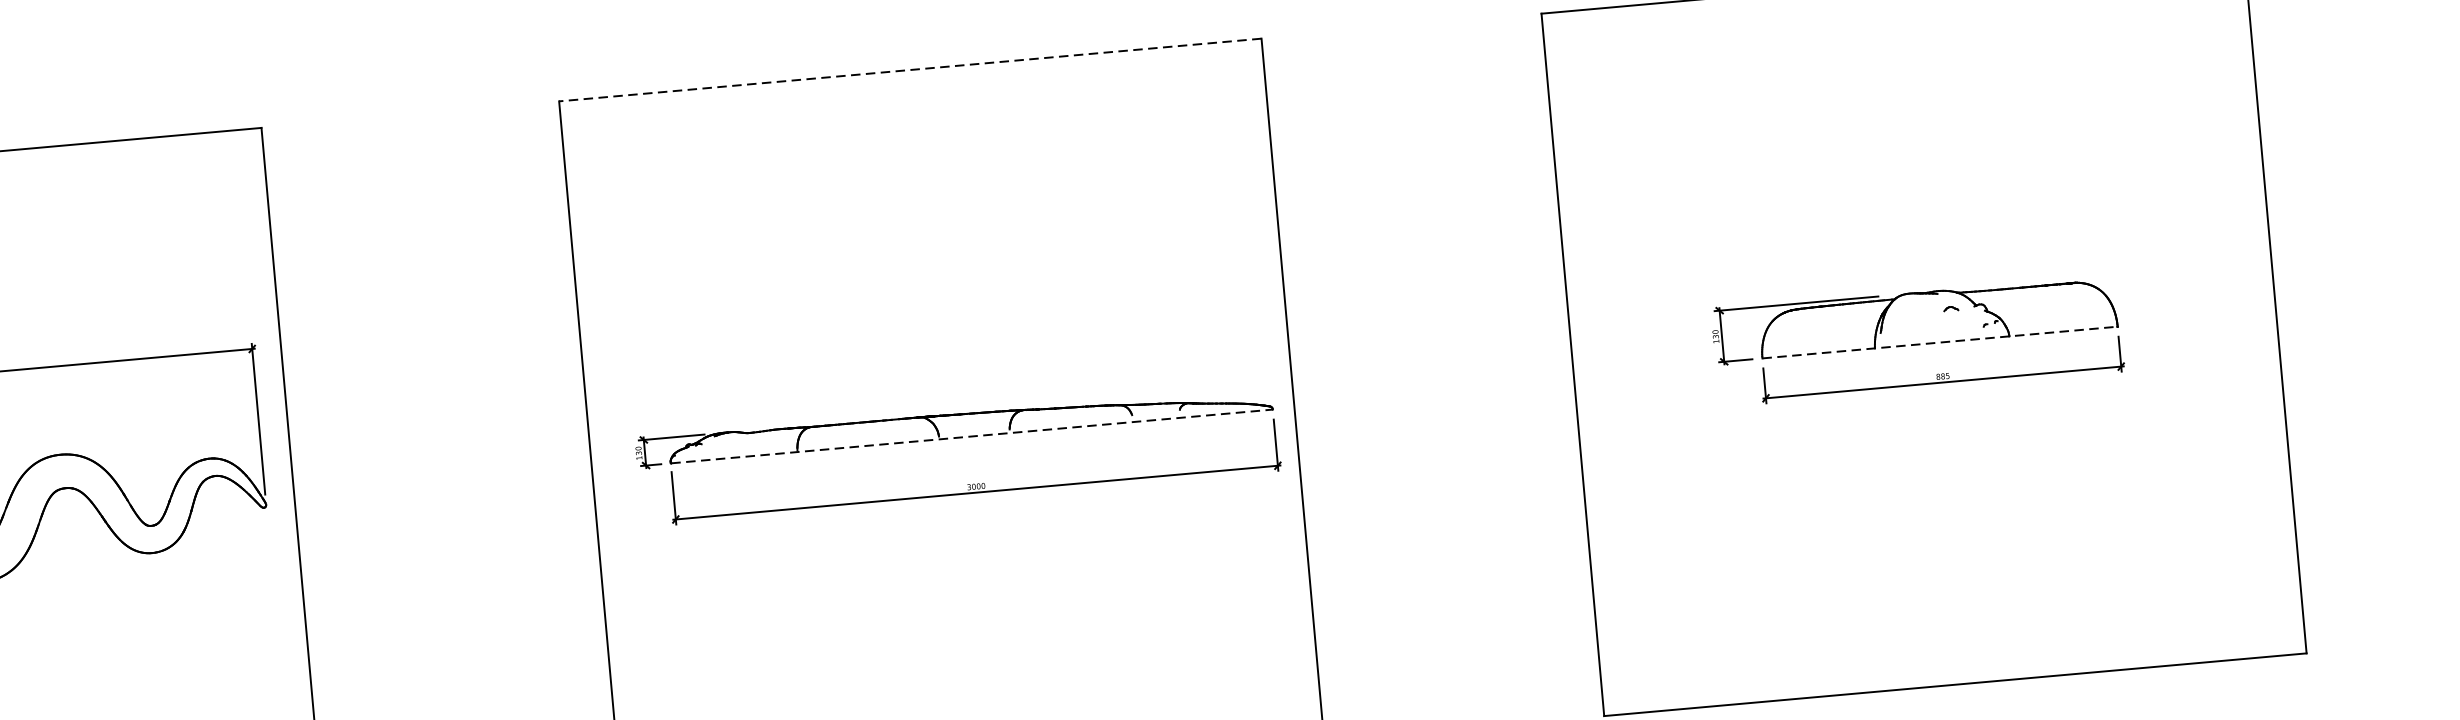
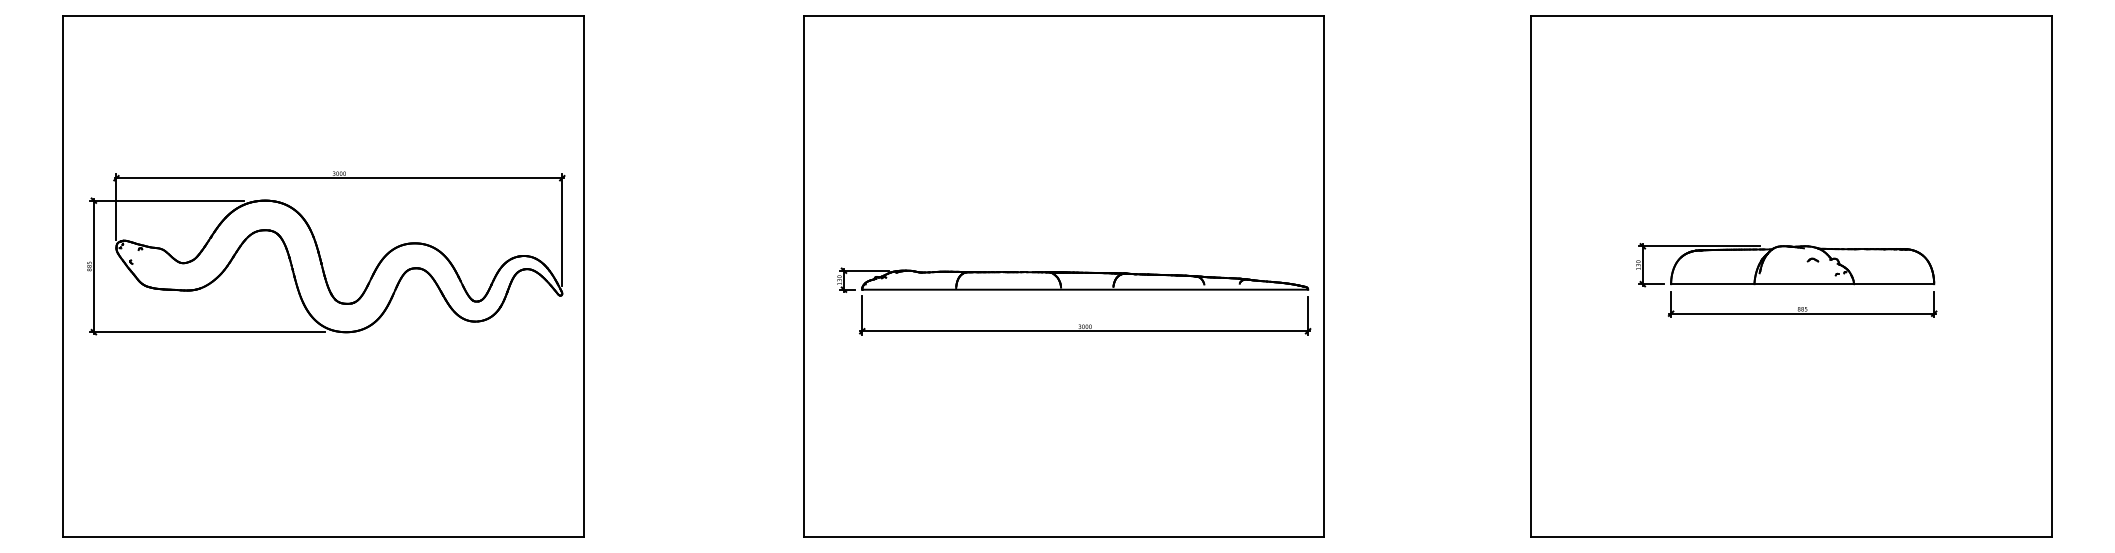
line: (909, 70) -> (1063, 16), dashed -> solid
line: (1941, 342) -> (1803, 284), dashed -> solid
line: (972, 436) -> (1085, 289), dashed -> solid

